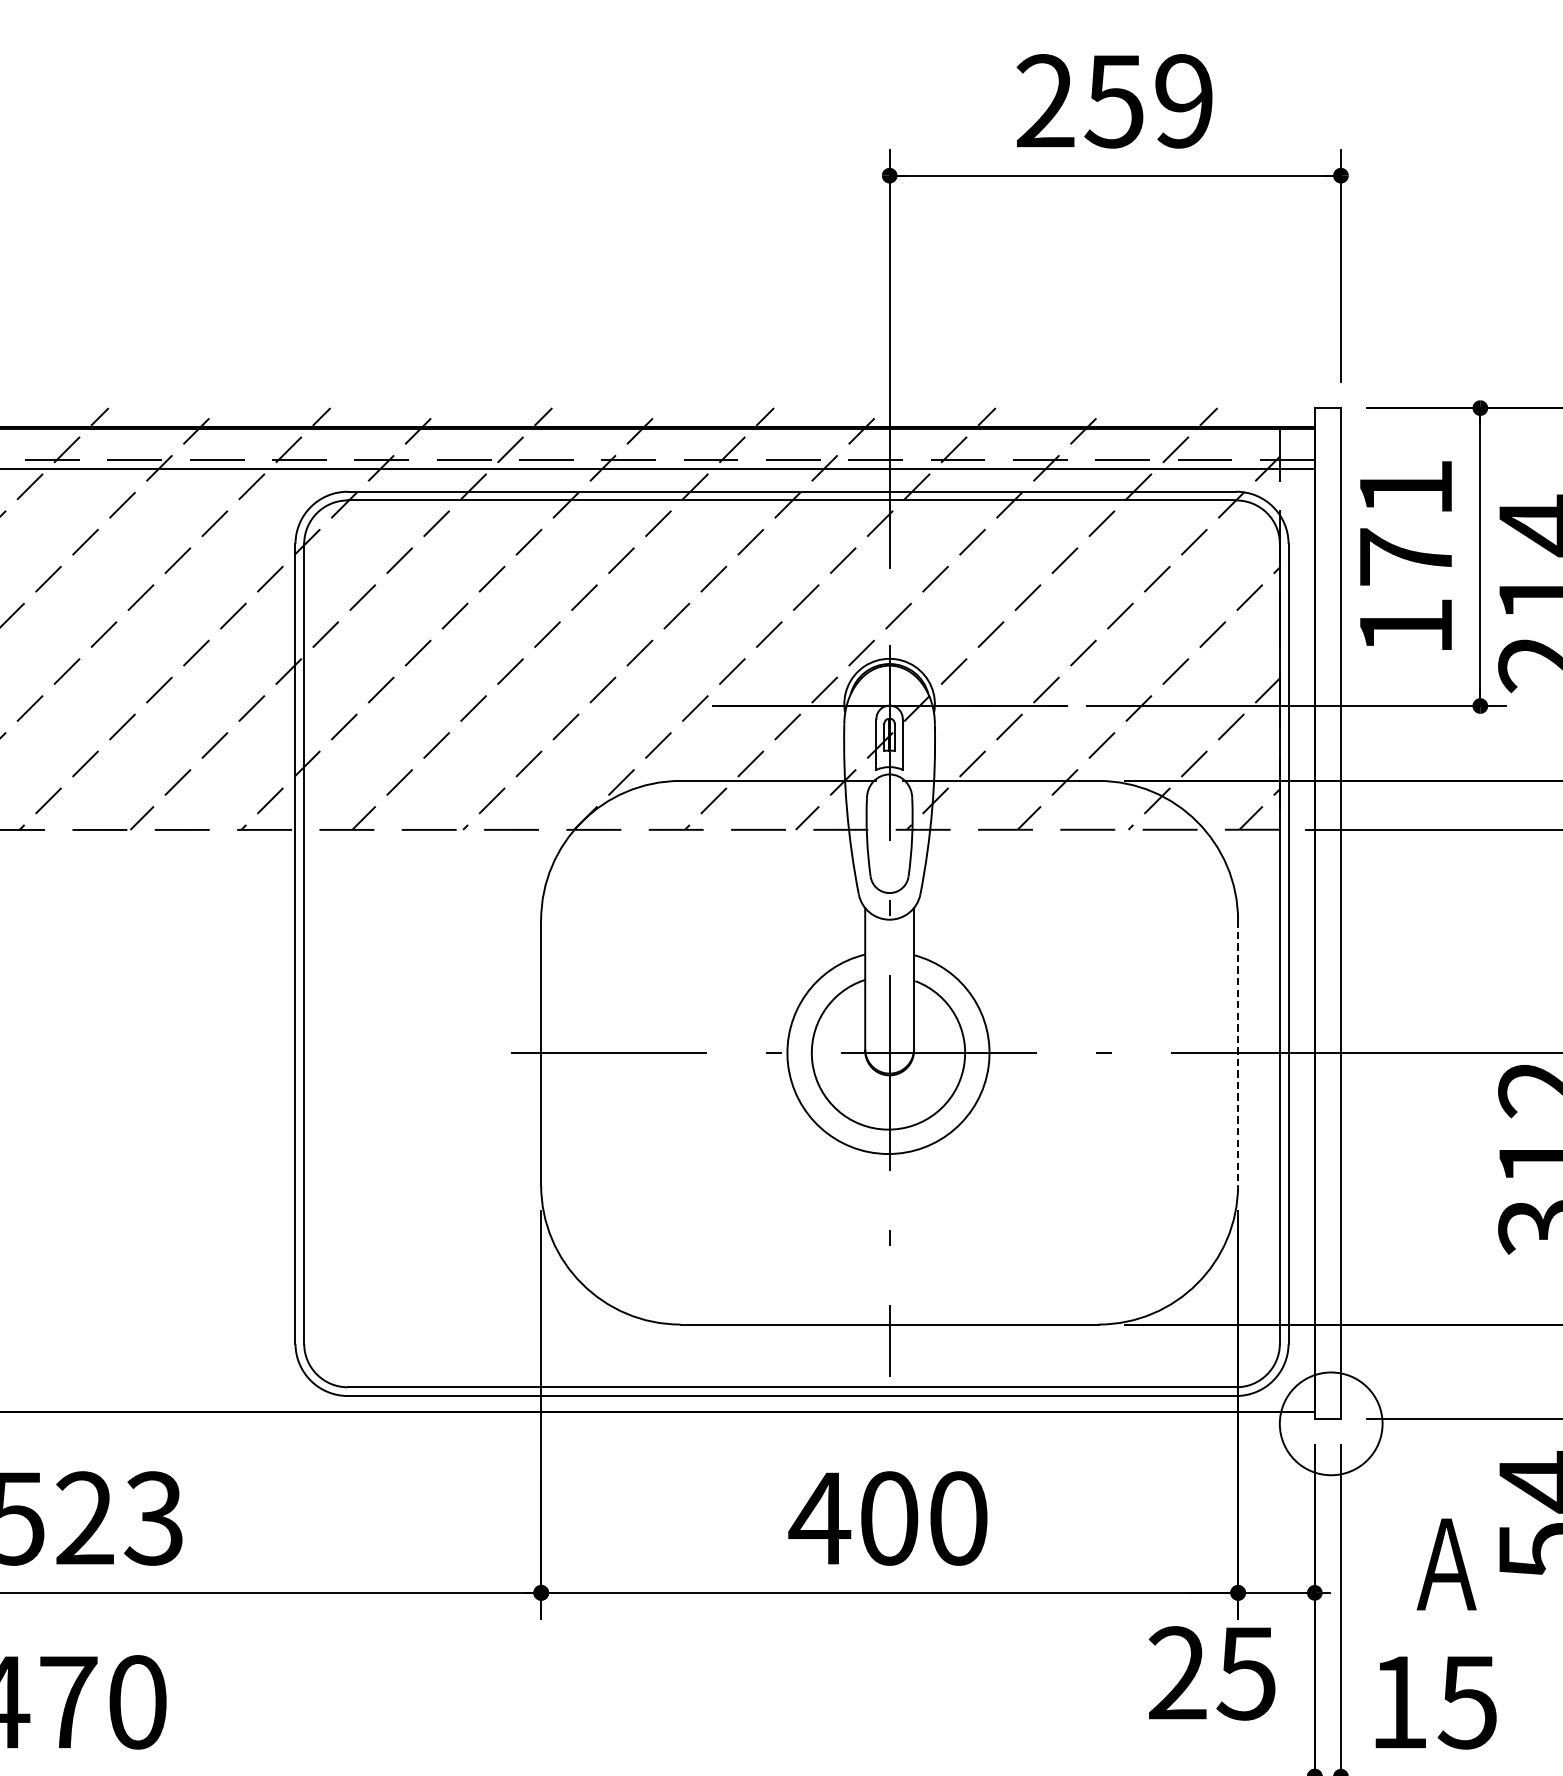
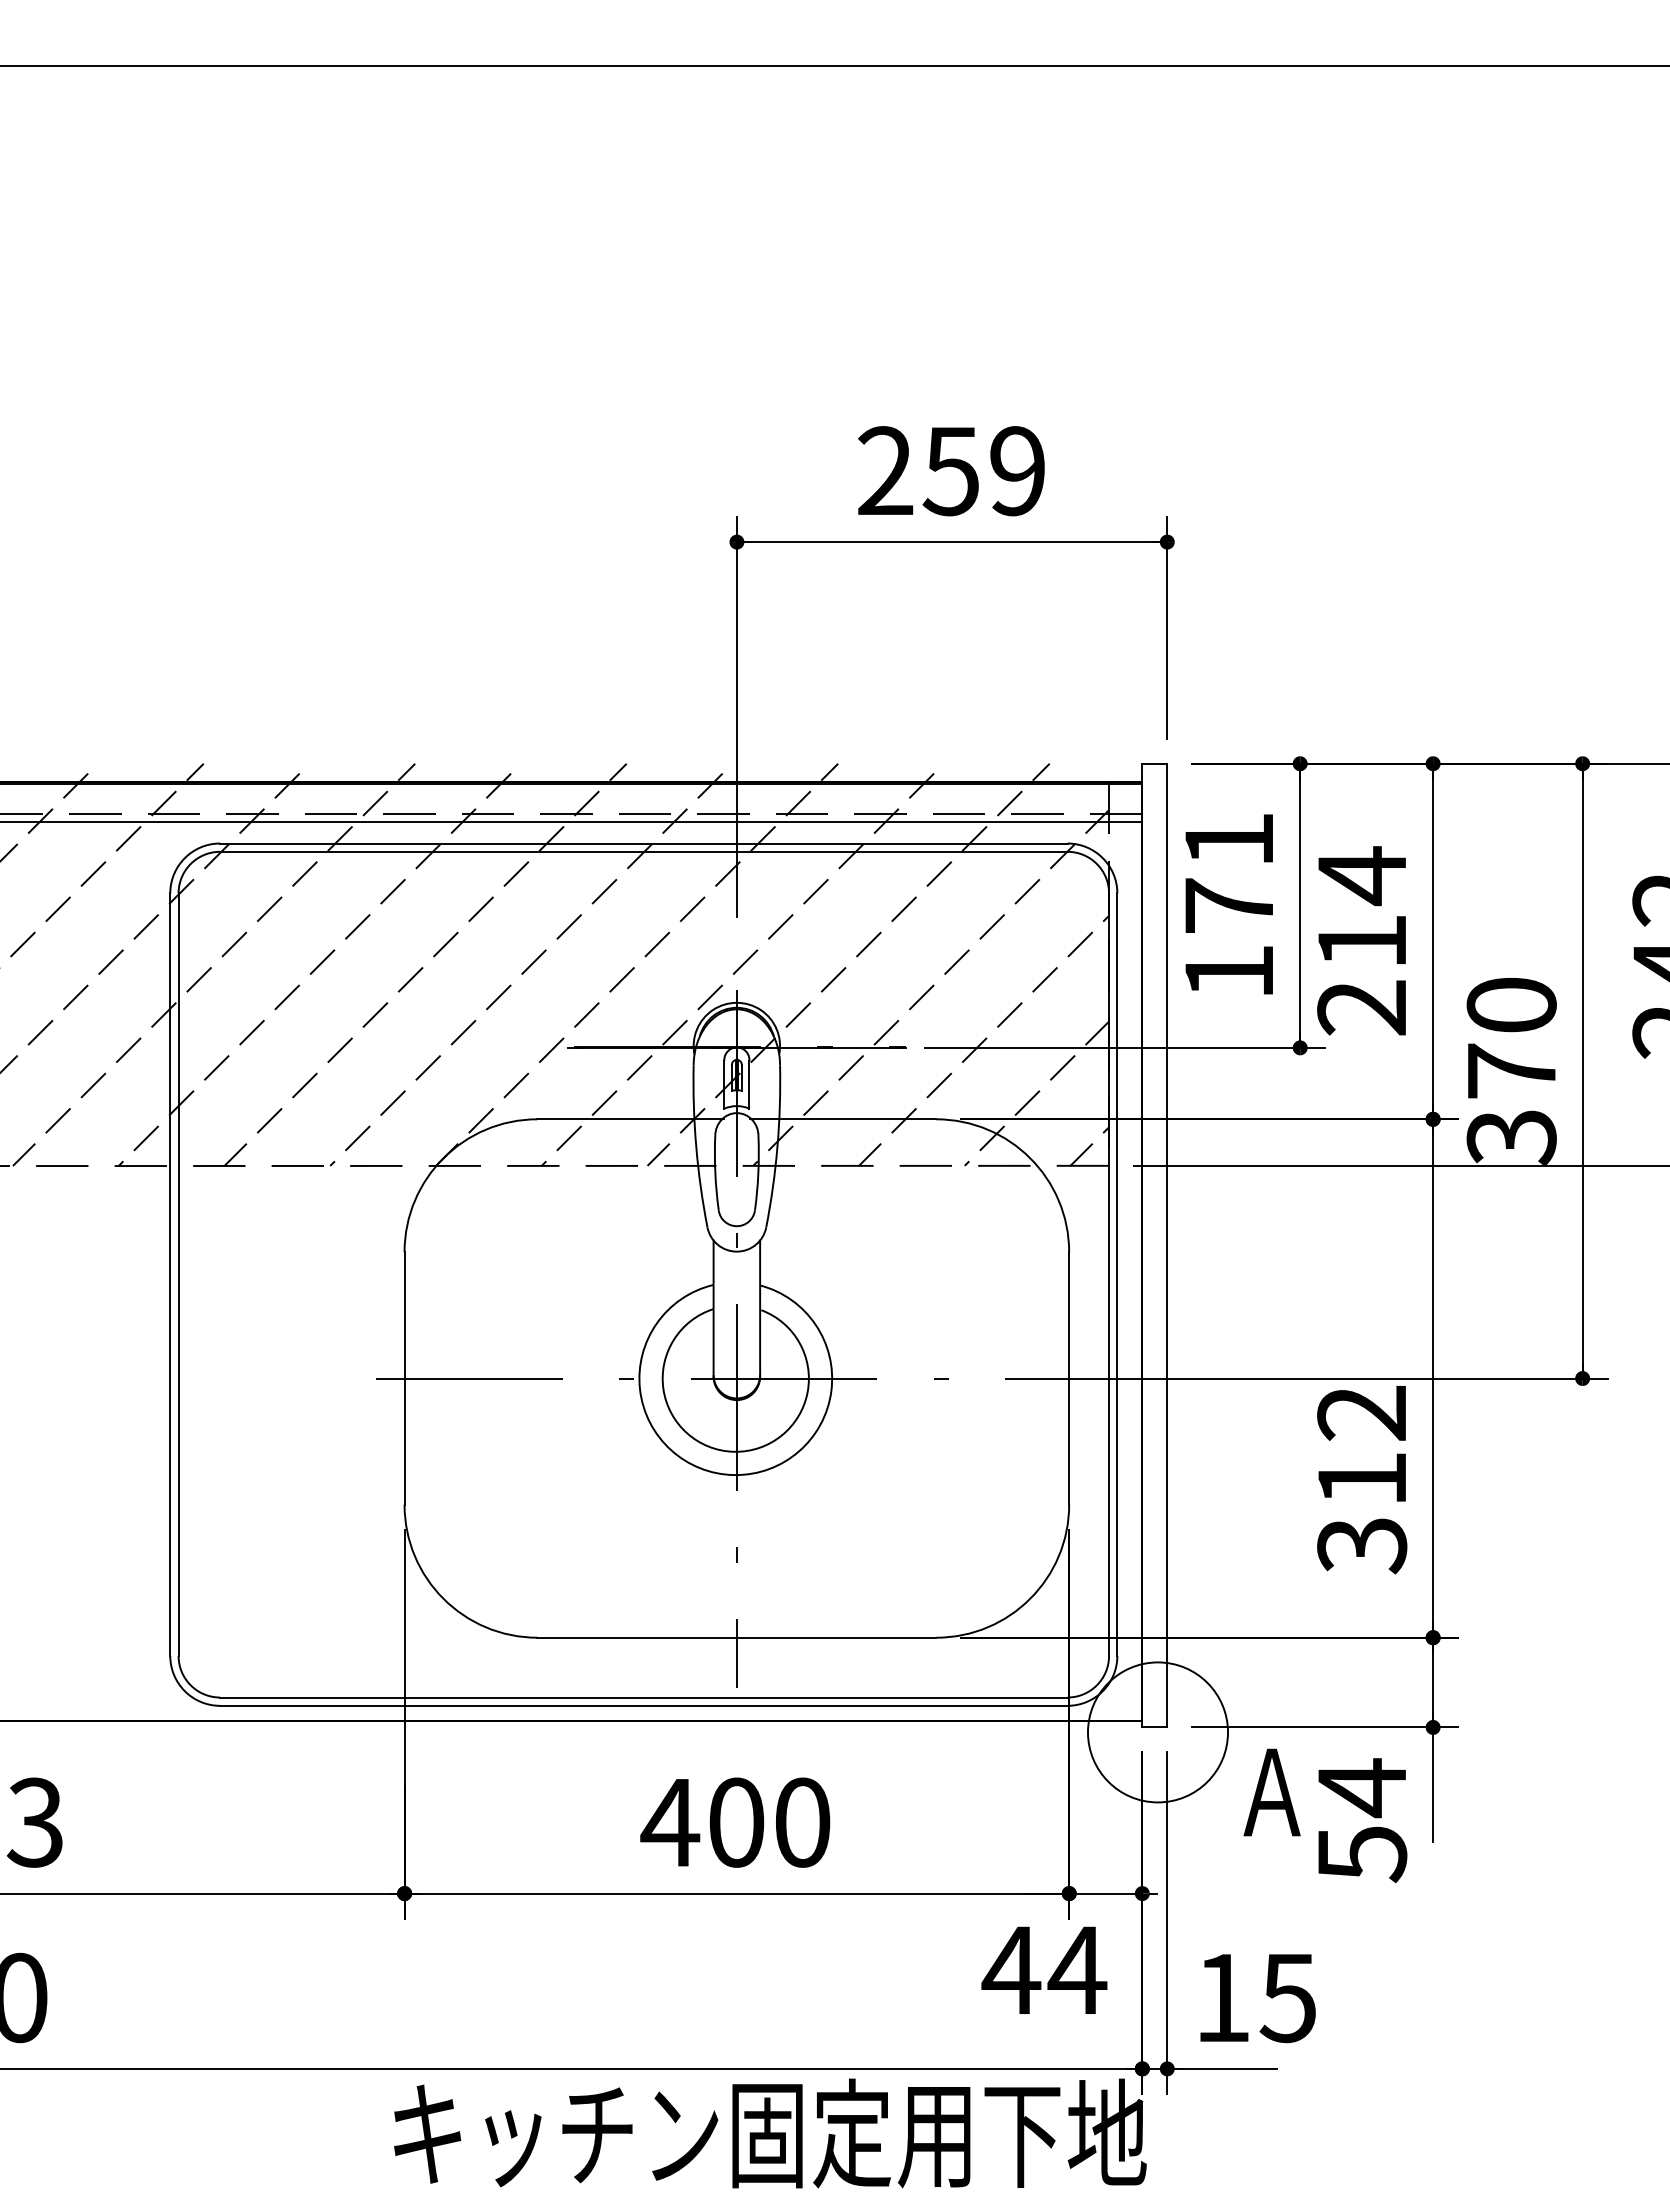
line: (1238, 1053) -> (1069, 1379), dashed -> solid
circle: (1330, 1423) -> (1157, 1732), size x1.43
text: (1446, 1564) -> (1271, 1792), moved
text: (1212, 1673) -> (1044, 1970), 25 -> 44

